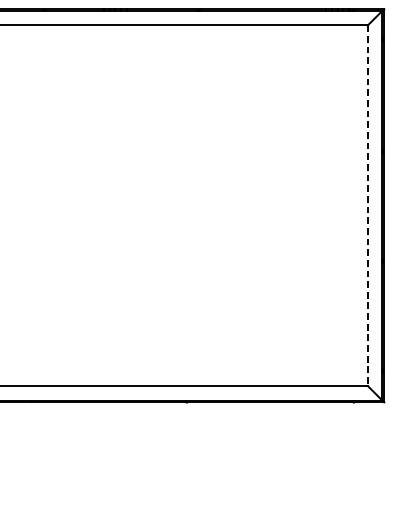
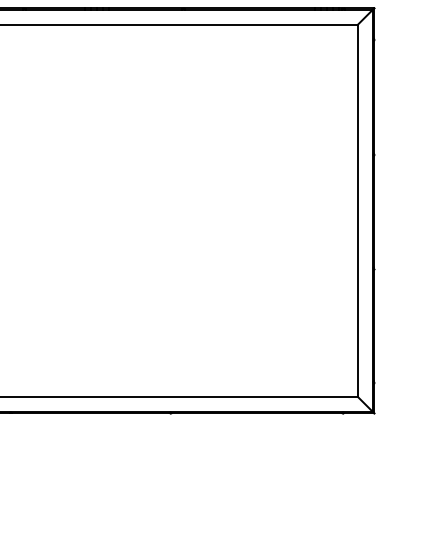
line: (367, 206) -> (357, 211), dashed -> solid

